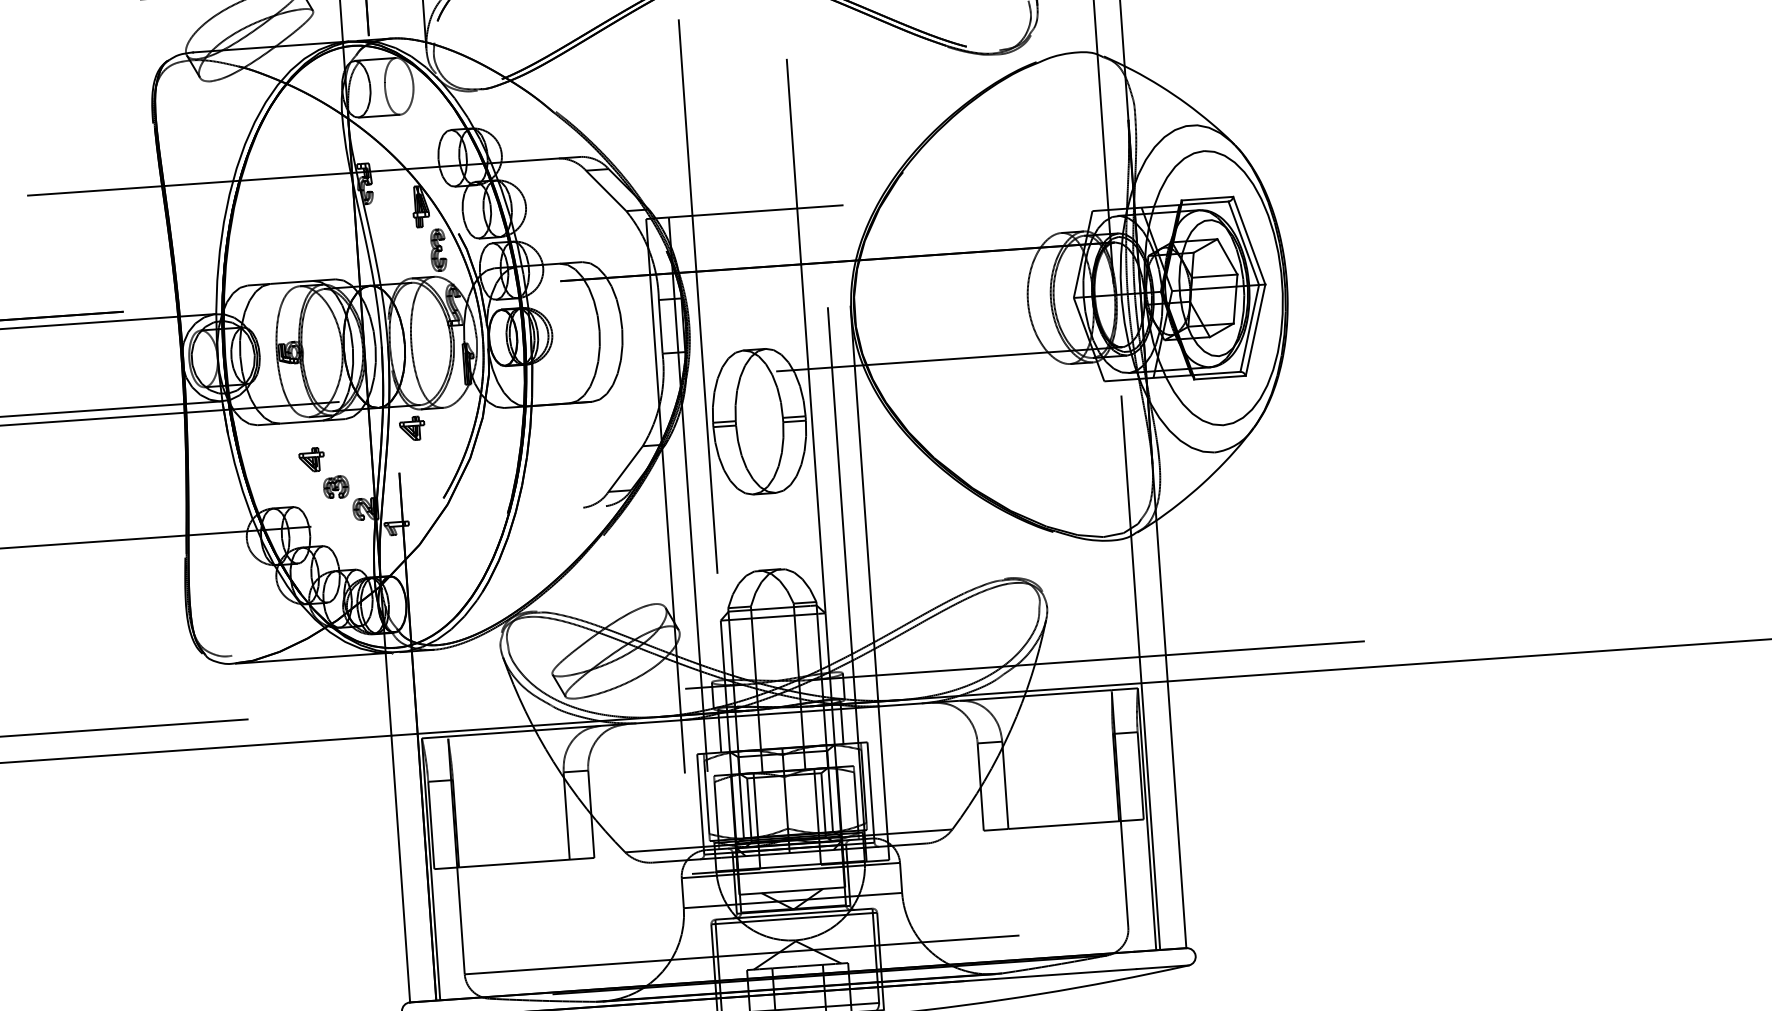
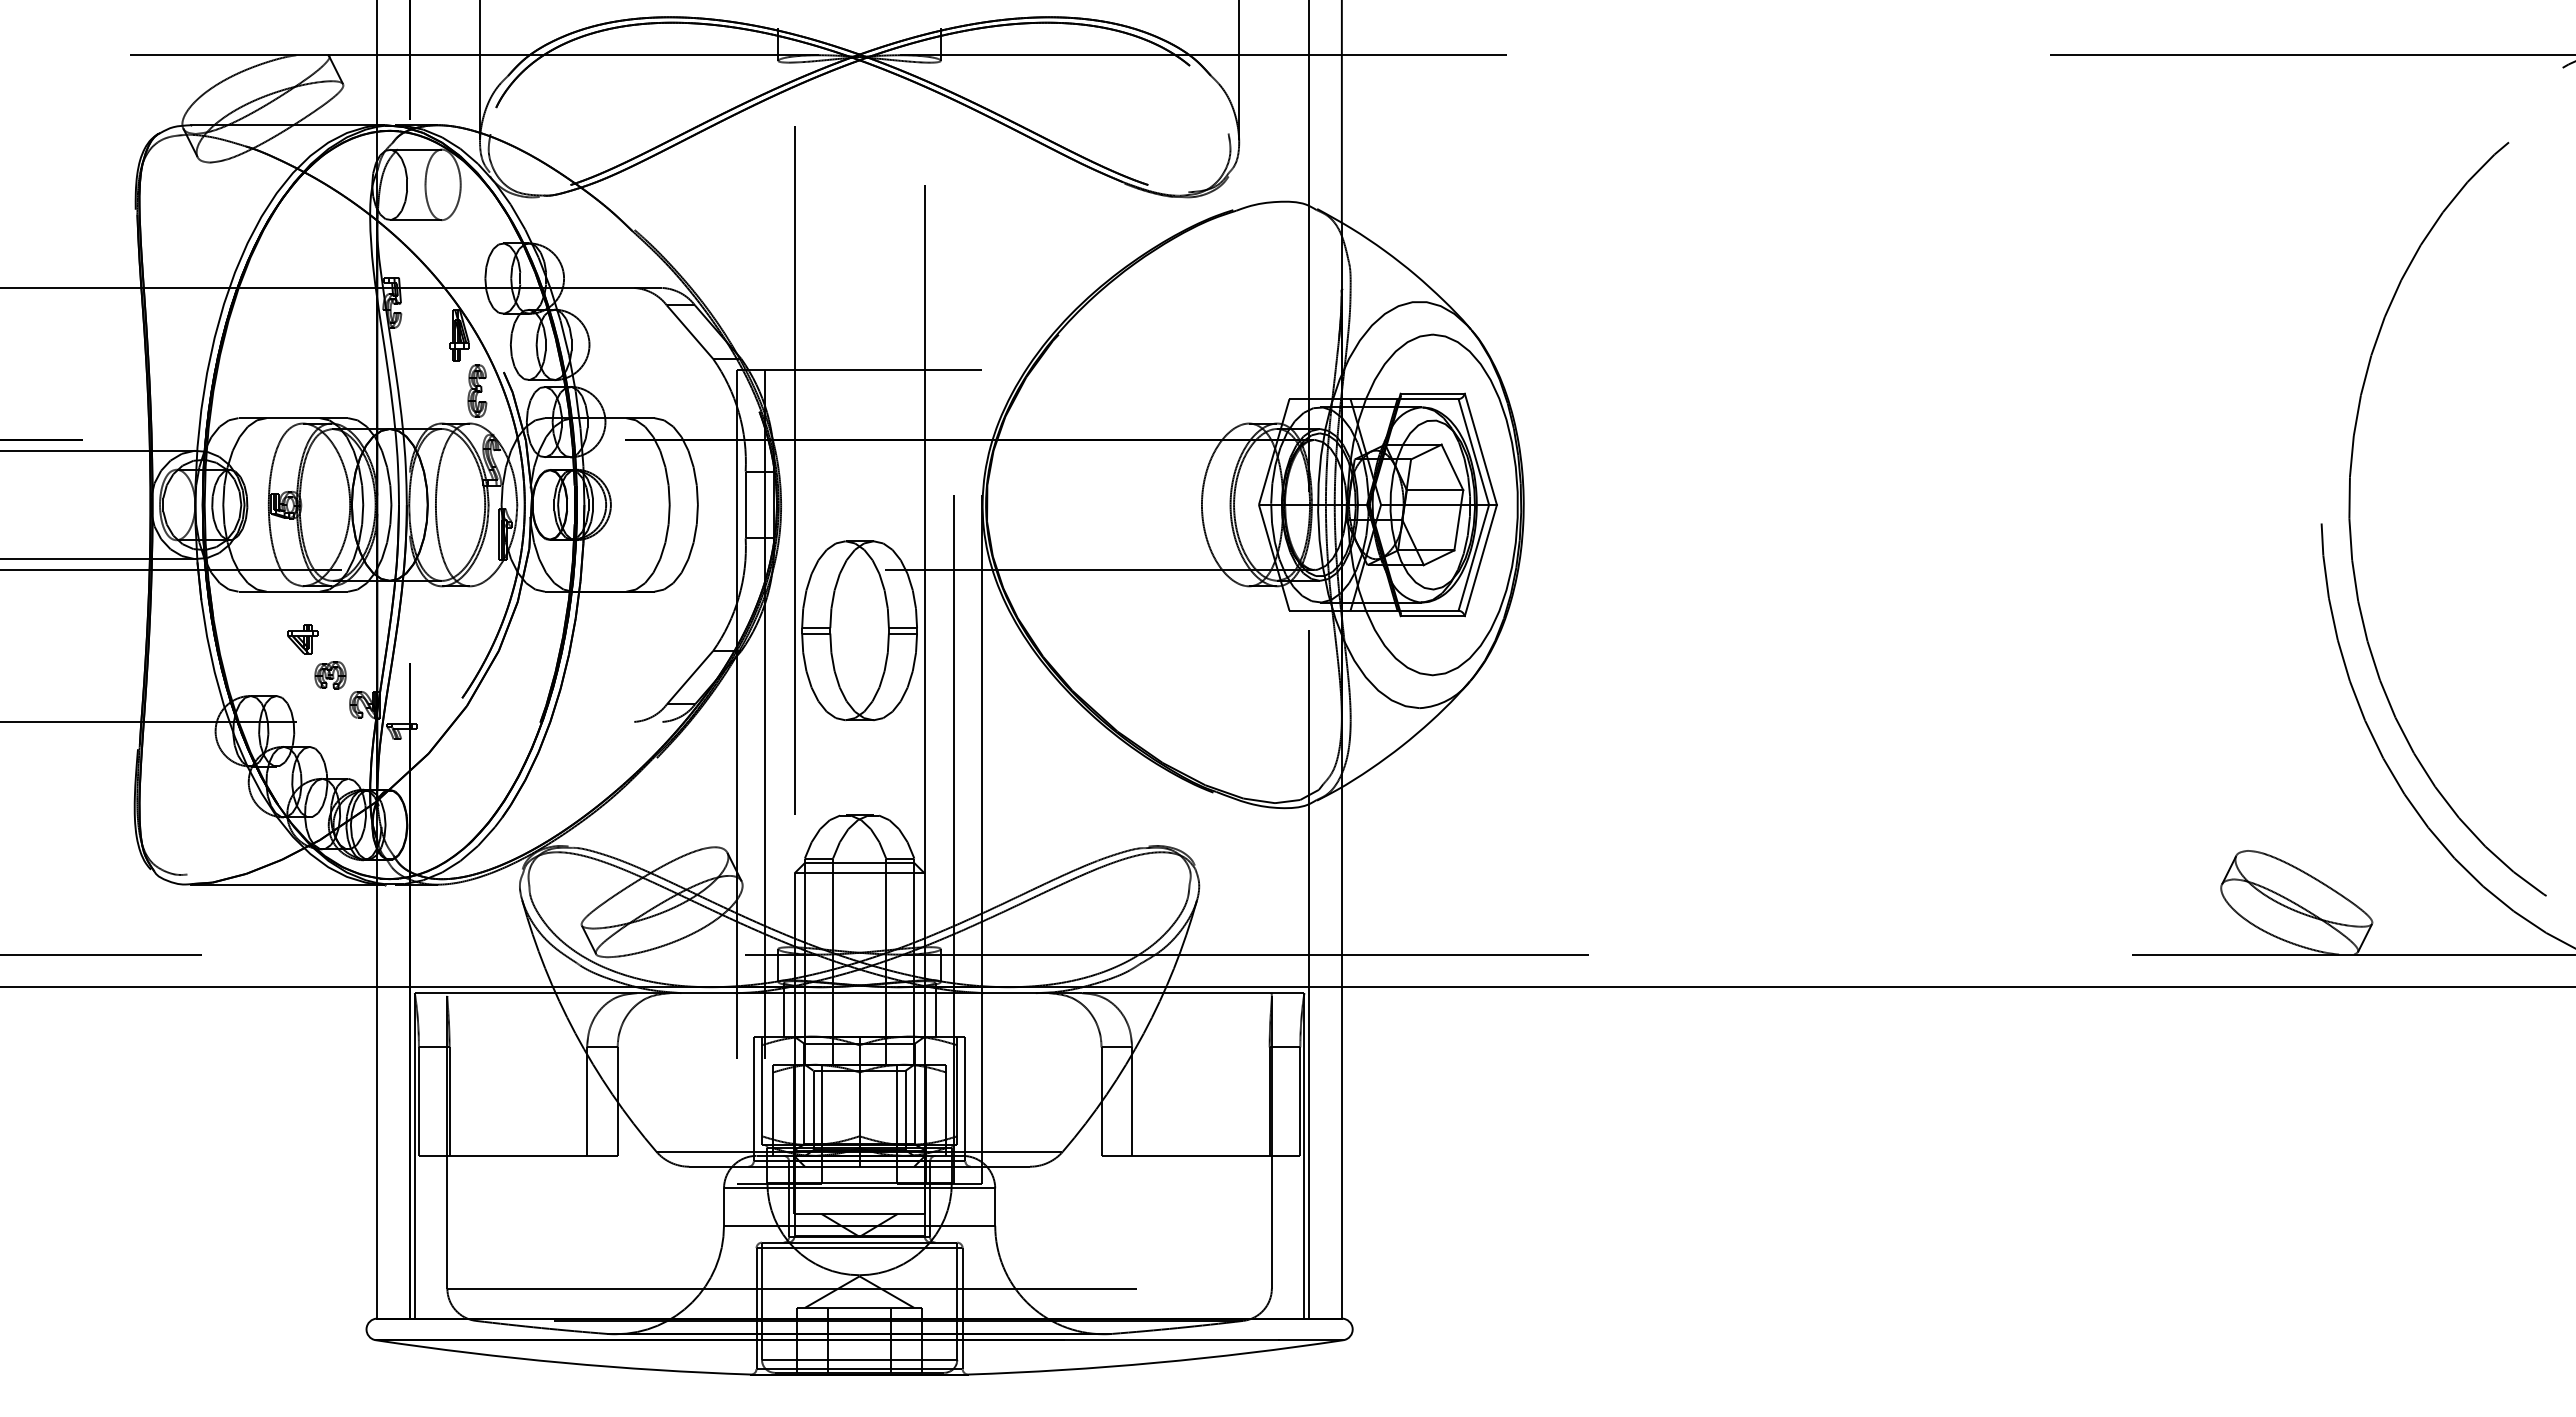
part: (412, 428) -> (429, 609), removed

